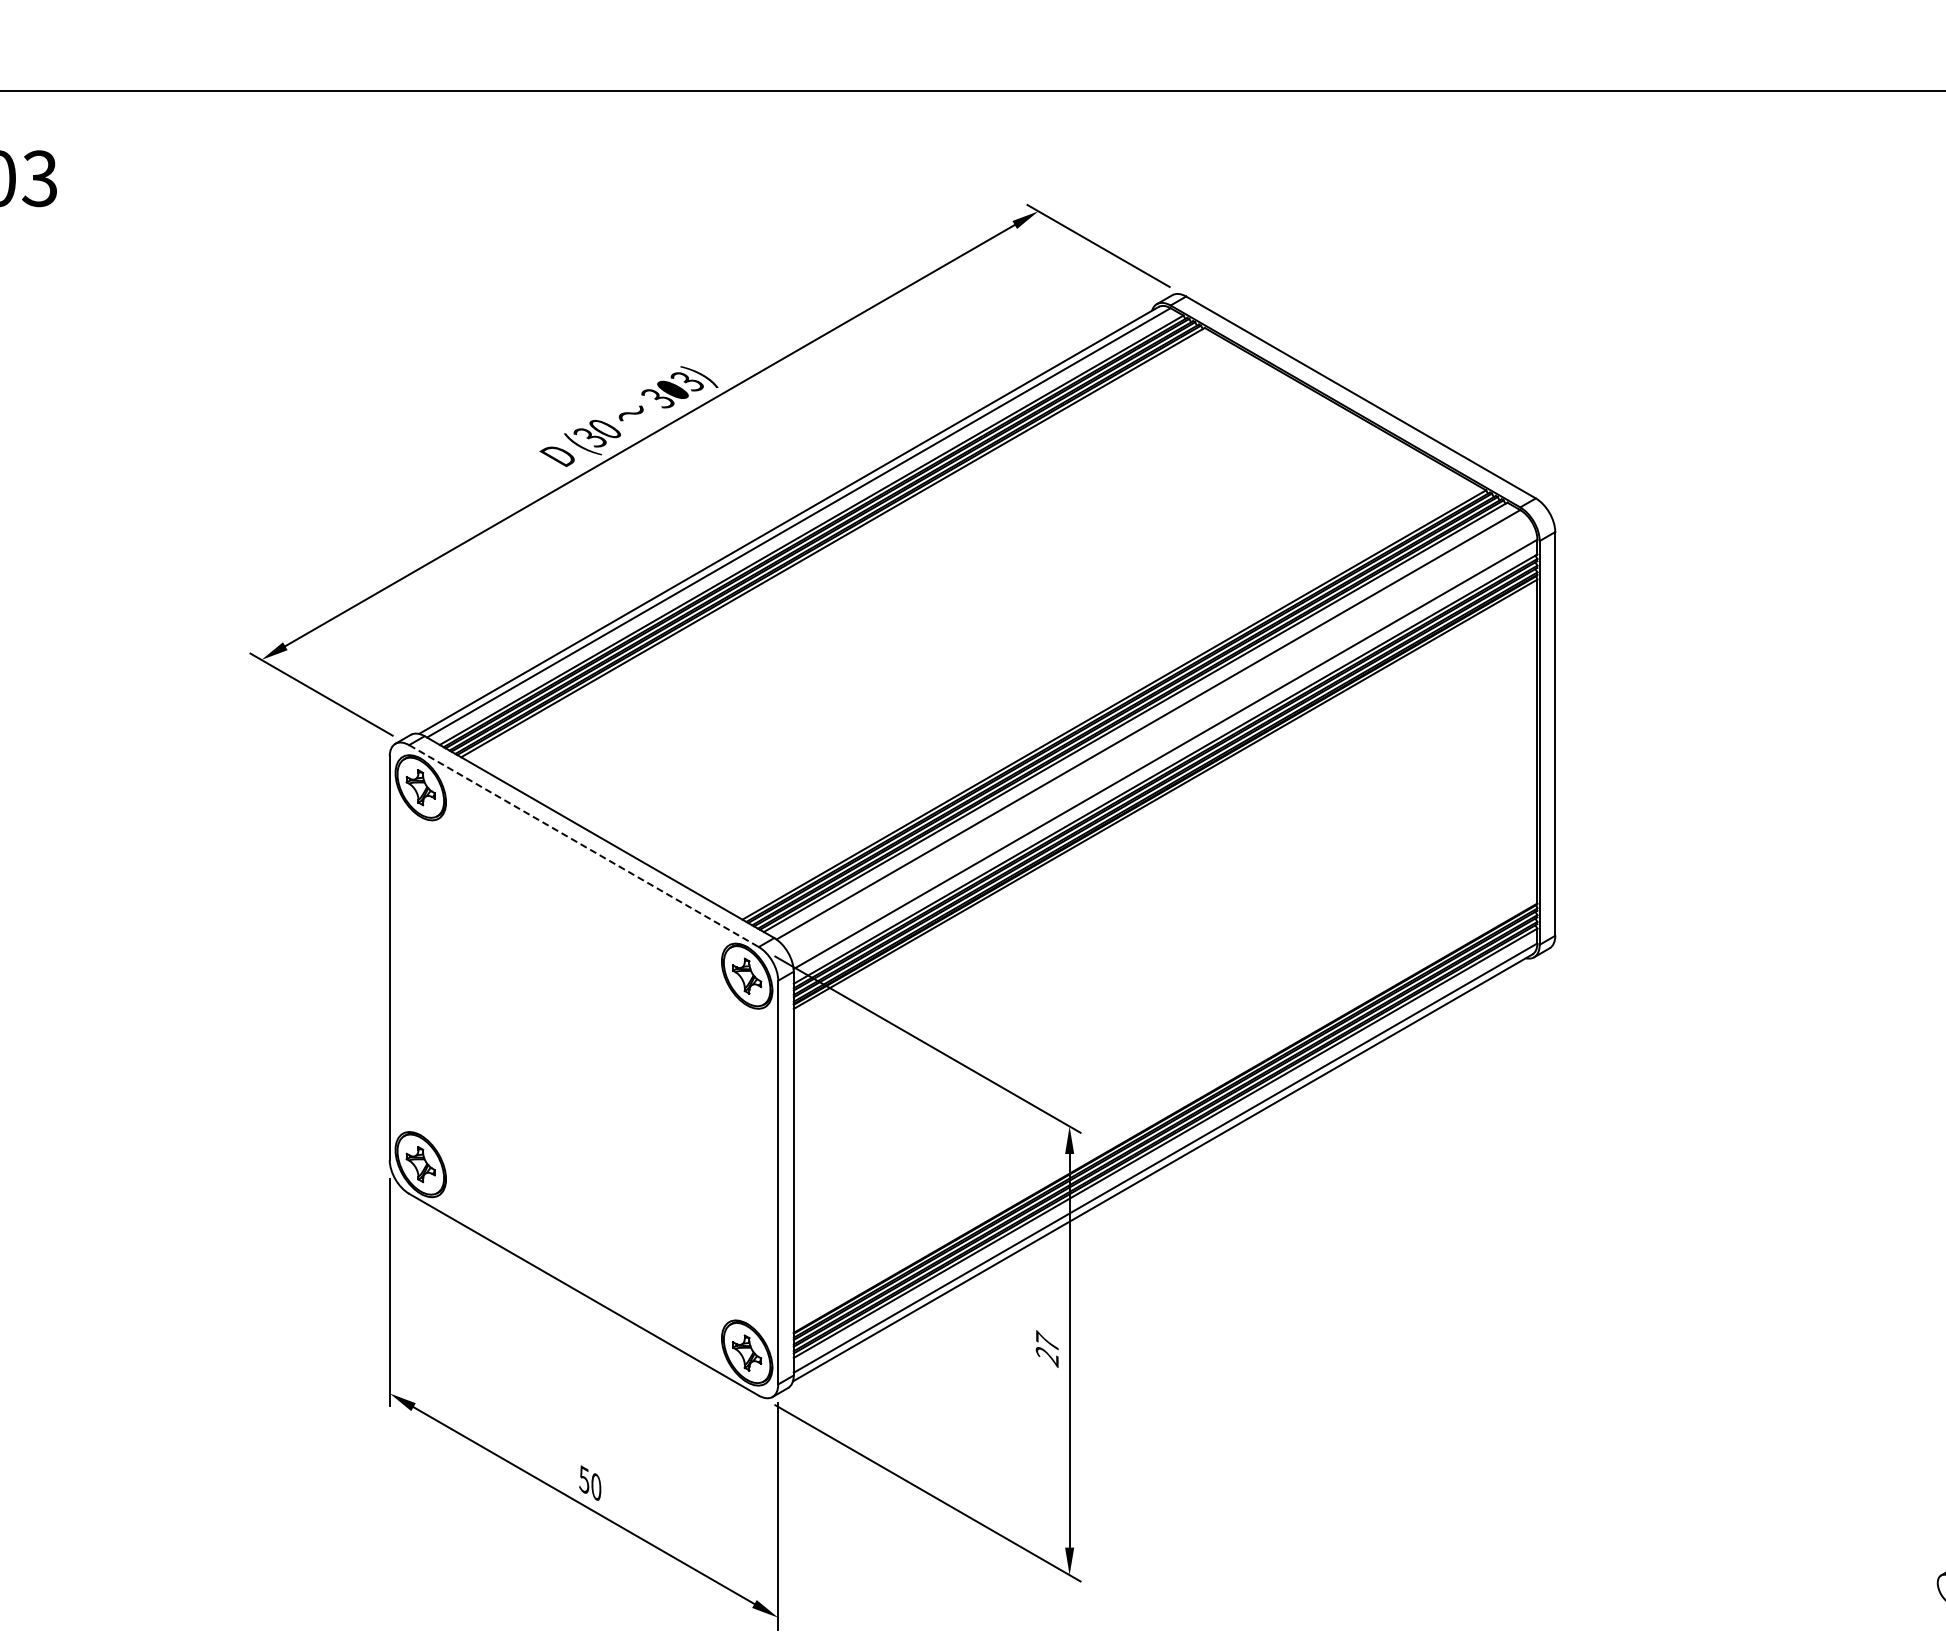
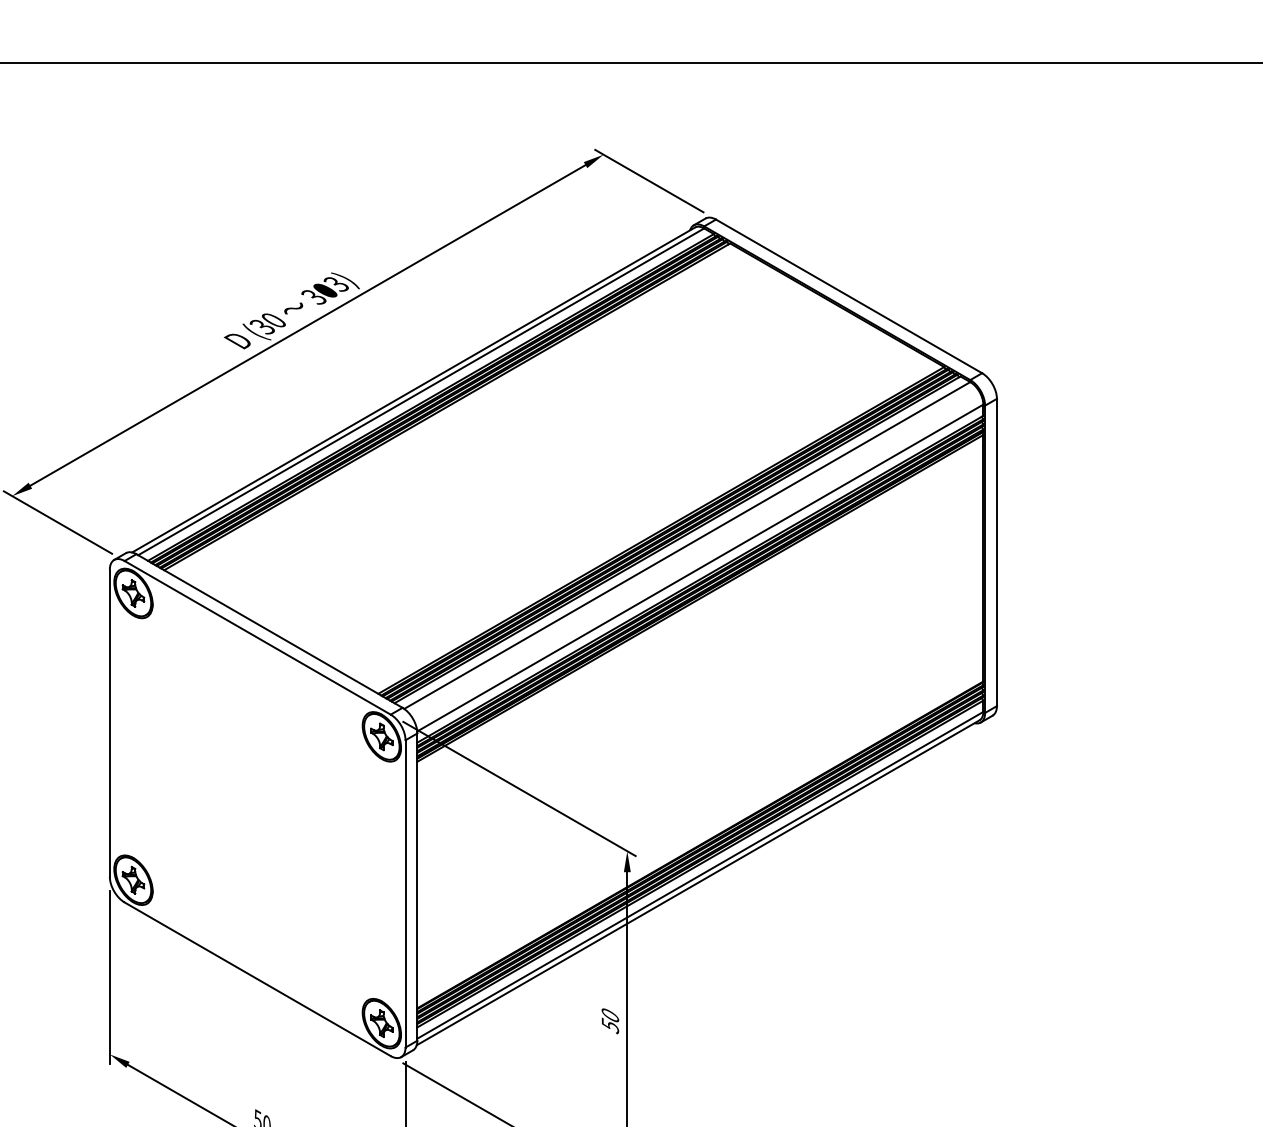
line: (583, 846) -> (257, 638), dashed -> solid
text: (1046, 1348) -> (609, 1020), 27 -> 50

